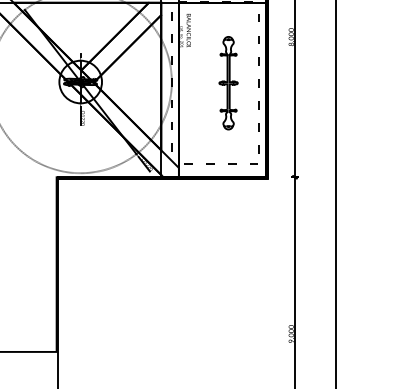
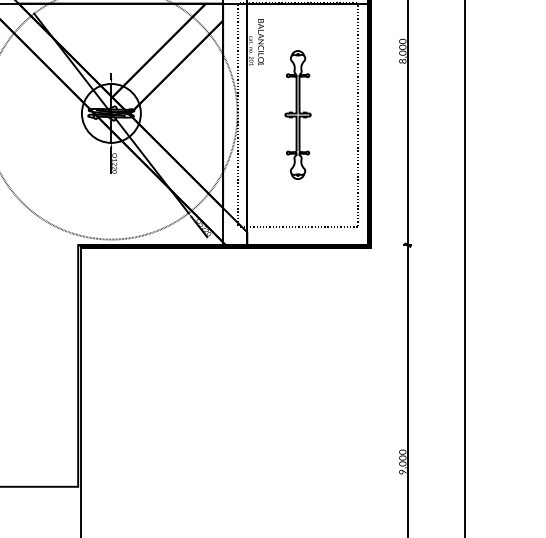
part: (228, 83) -> (297, 115), moved

